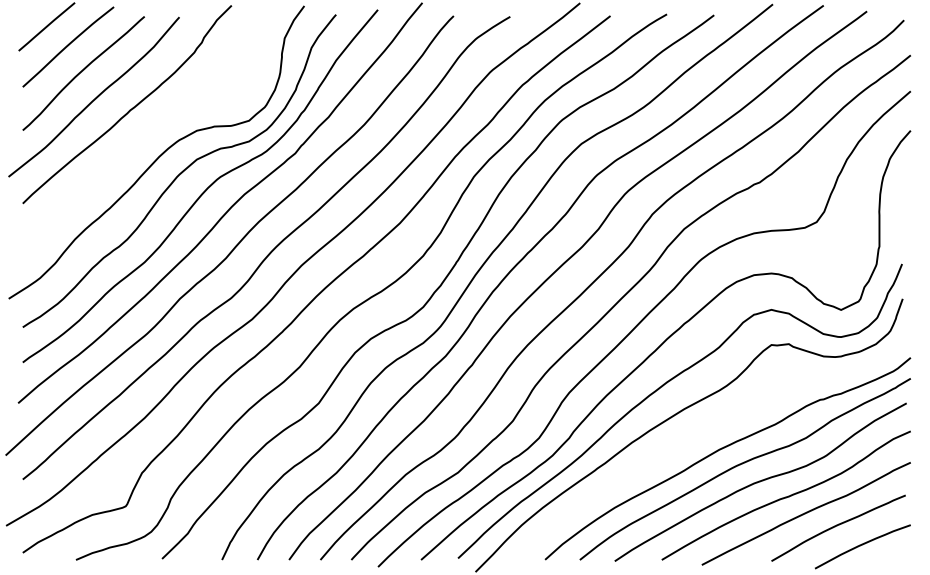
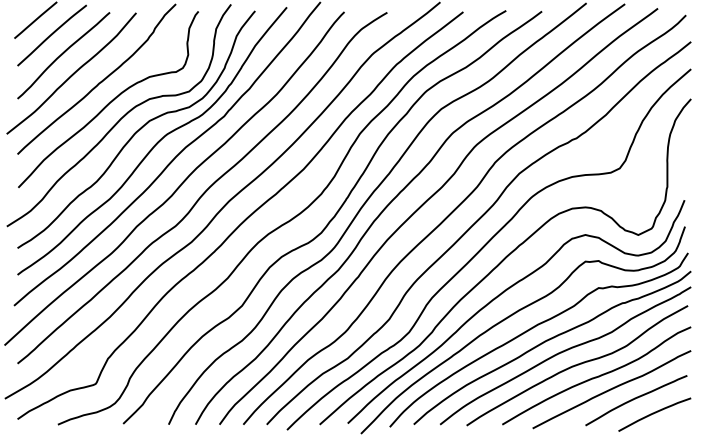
curve: (145, 133) -> (110, 101), added
curve: (700, 434) -> (531, 329), added

